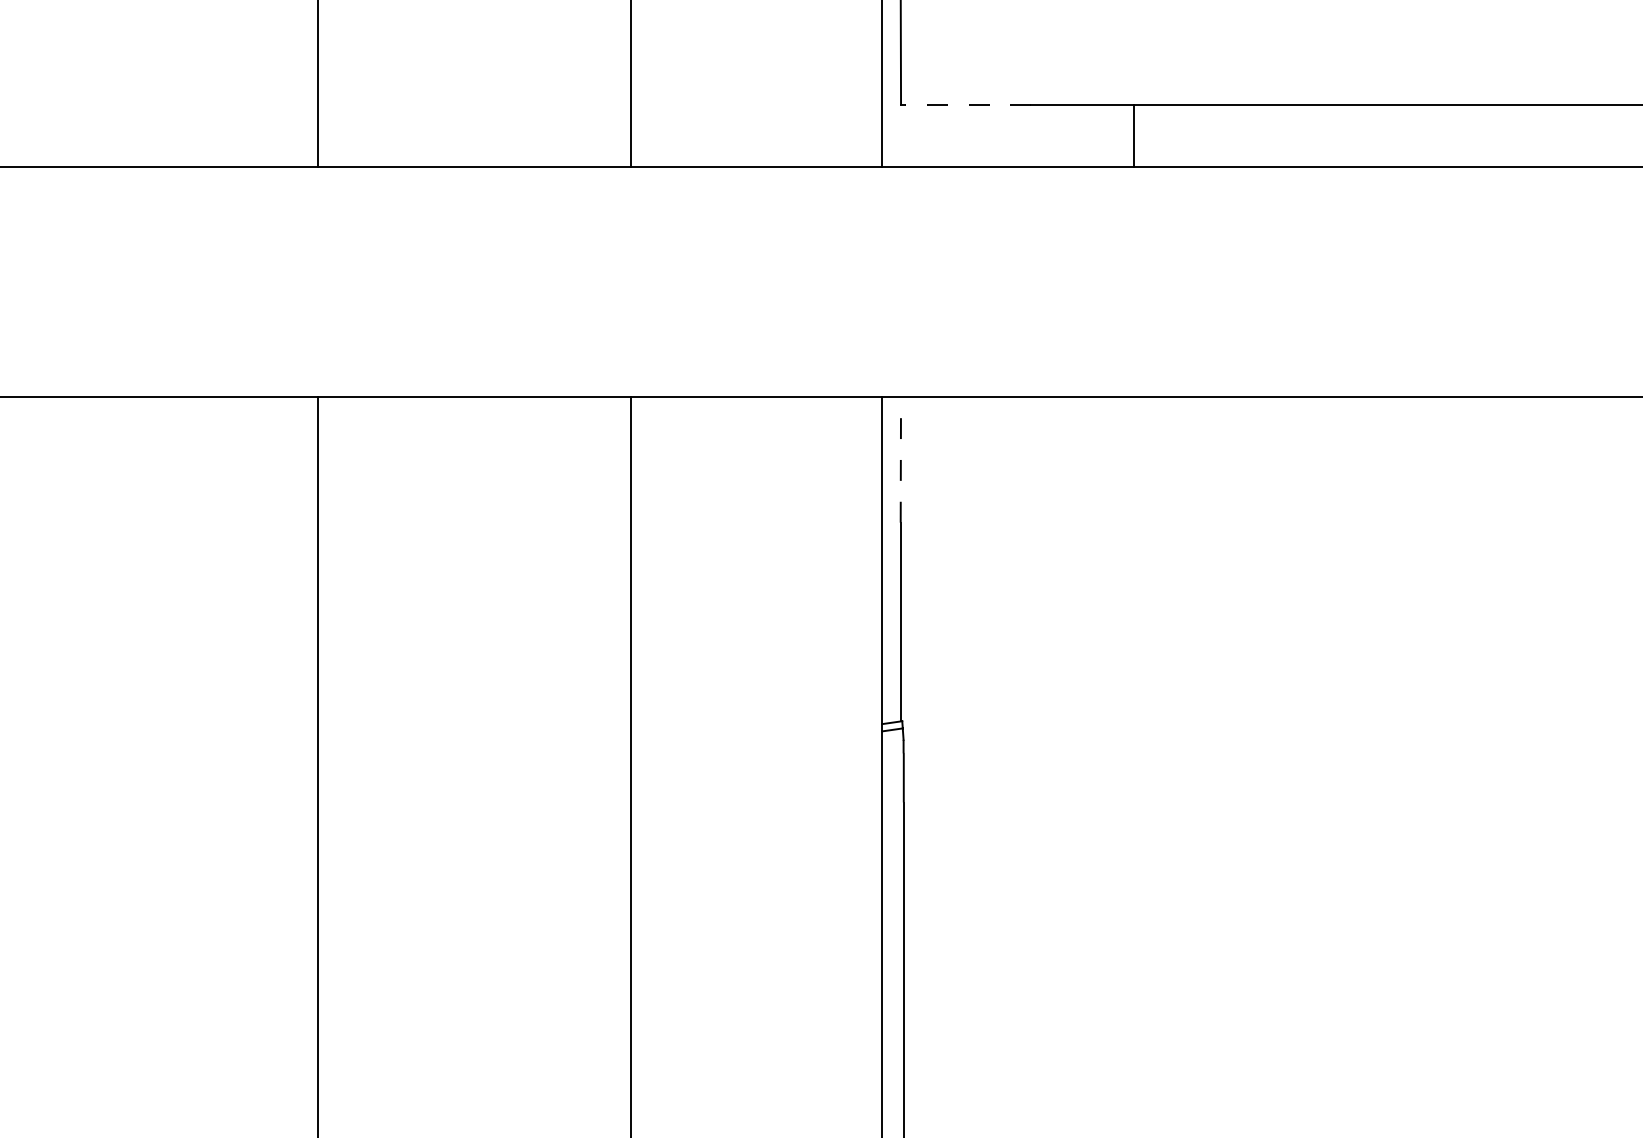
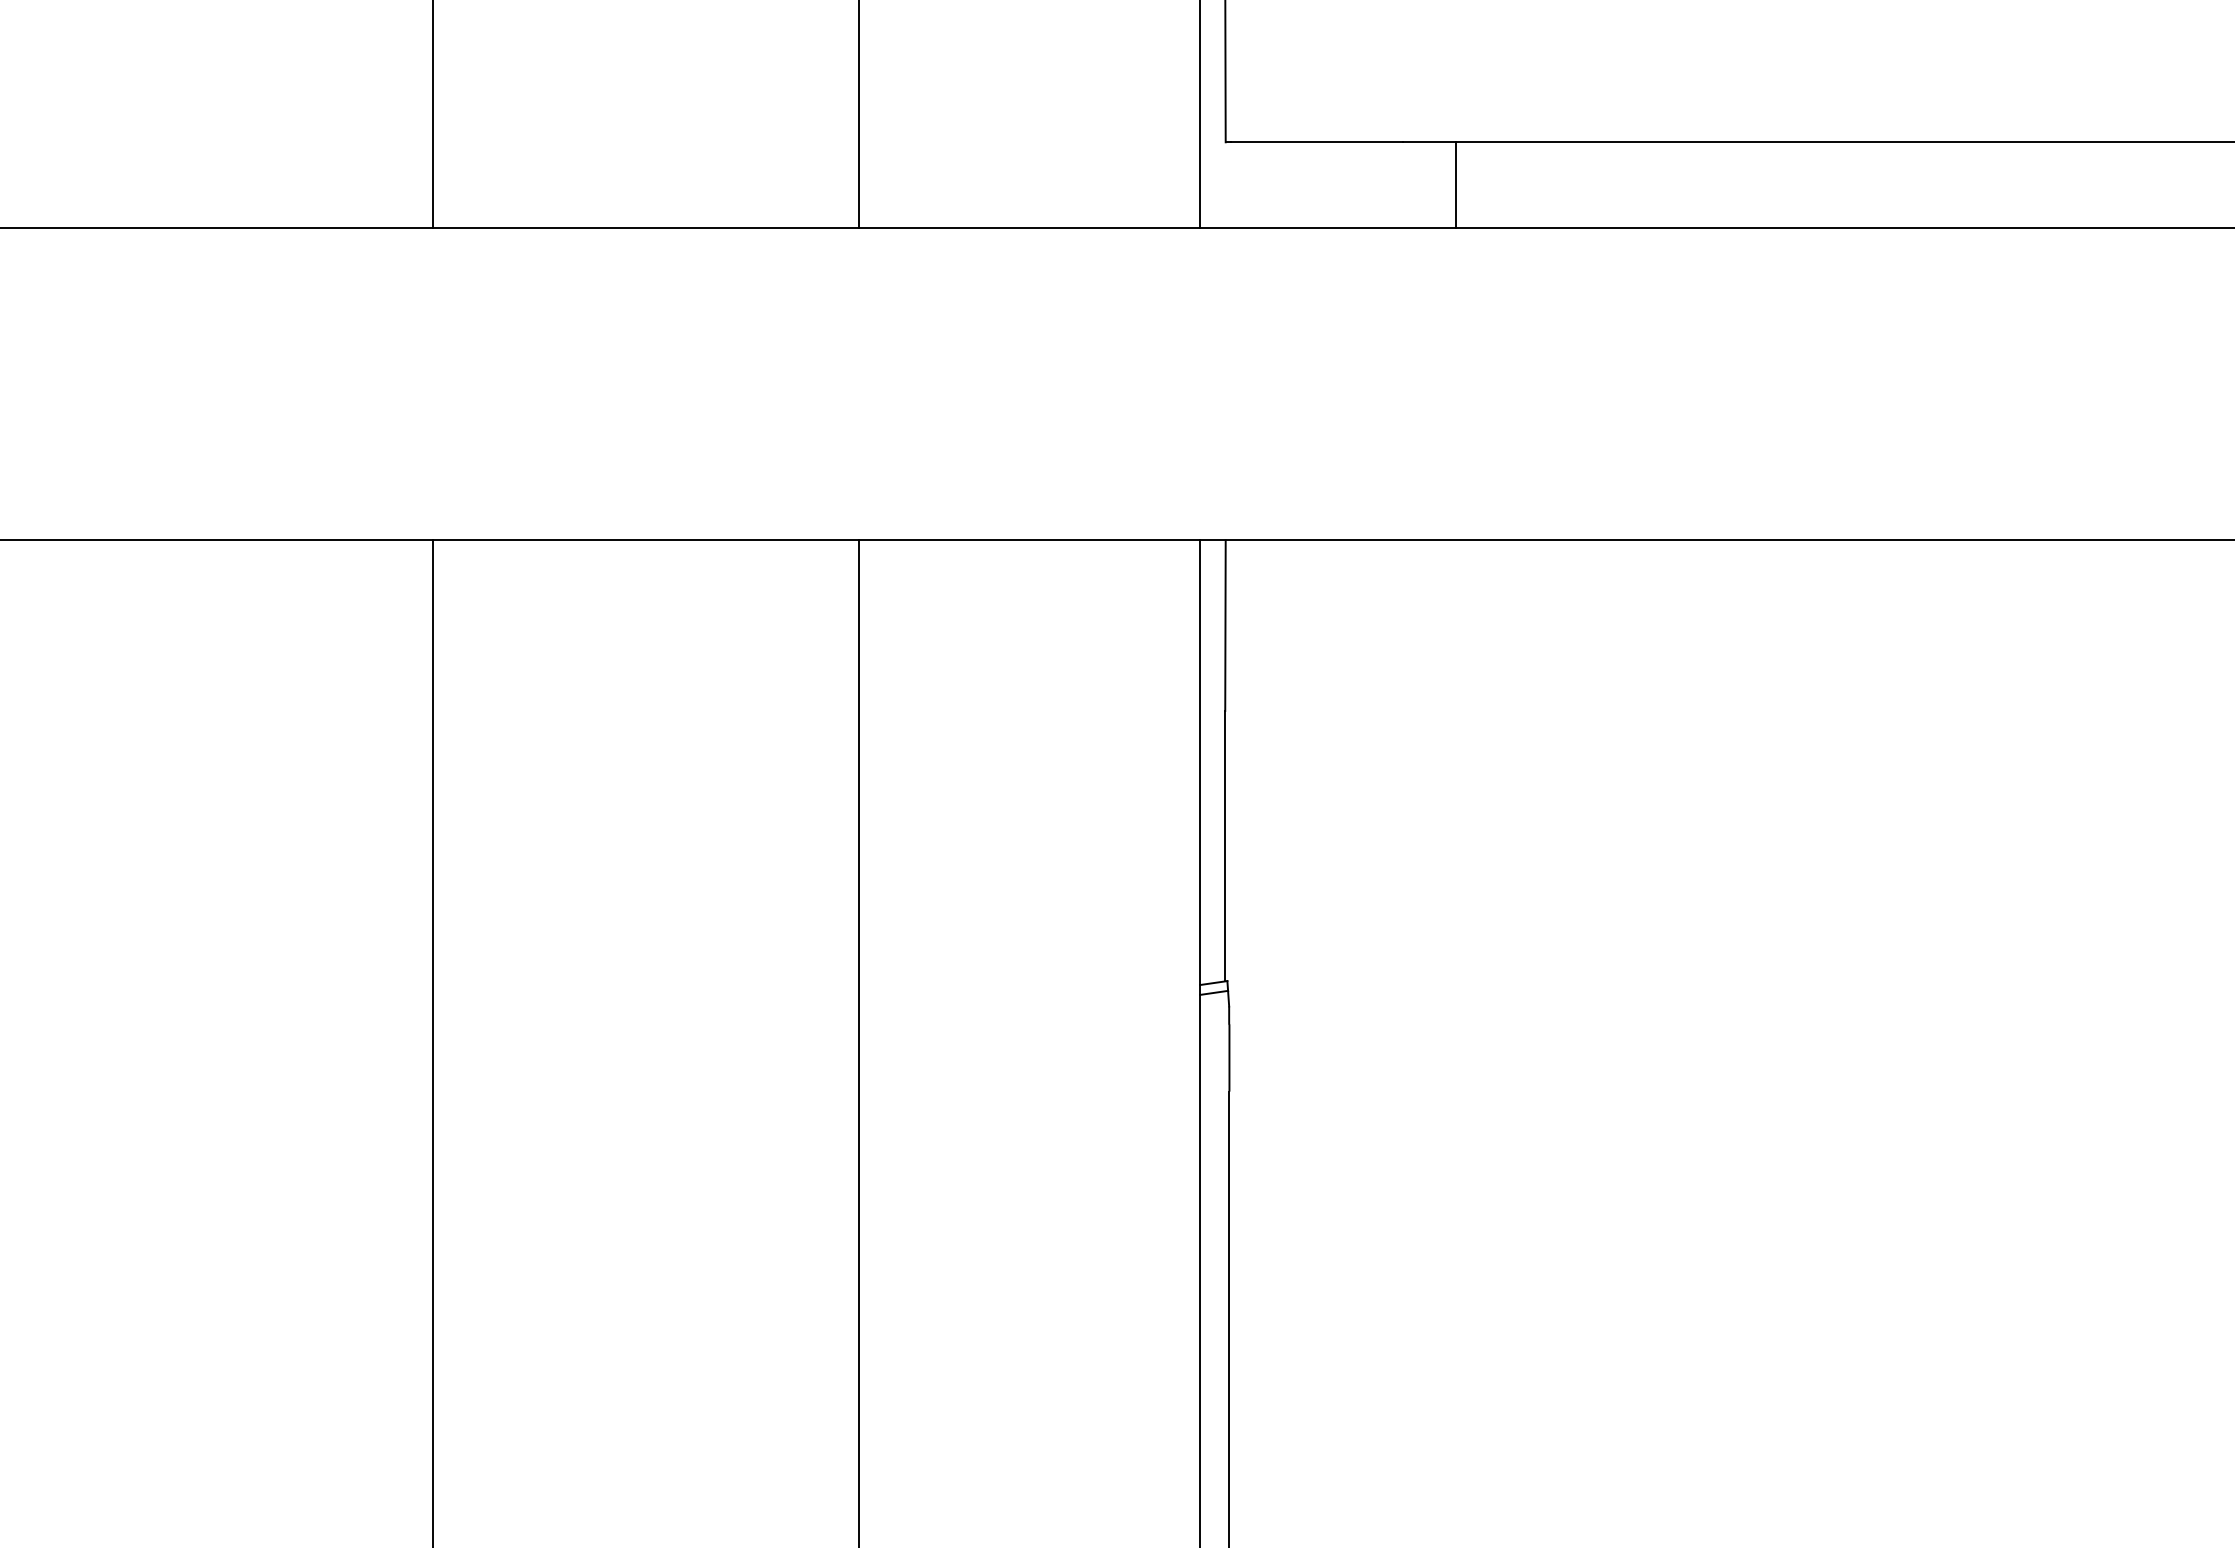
line: (968, 104) -> (1317, 142), dashed -> solid
line: (1134, 135) -> (1456, 184), moved
line: (900, 459) -> (1225, 625), dashed -> solid

